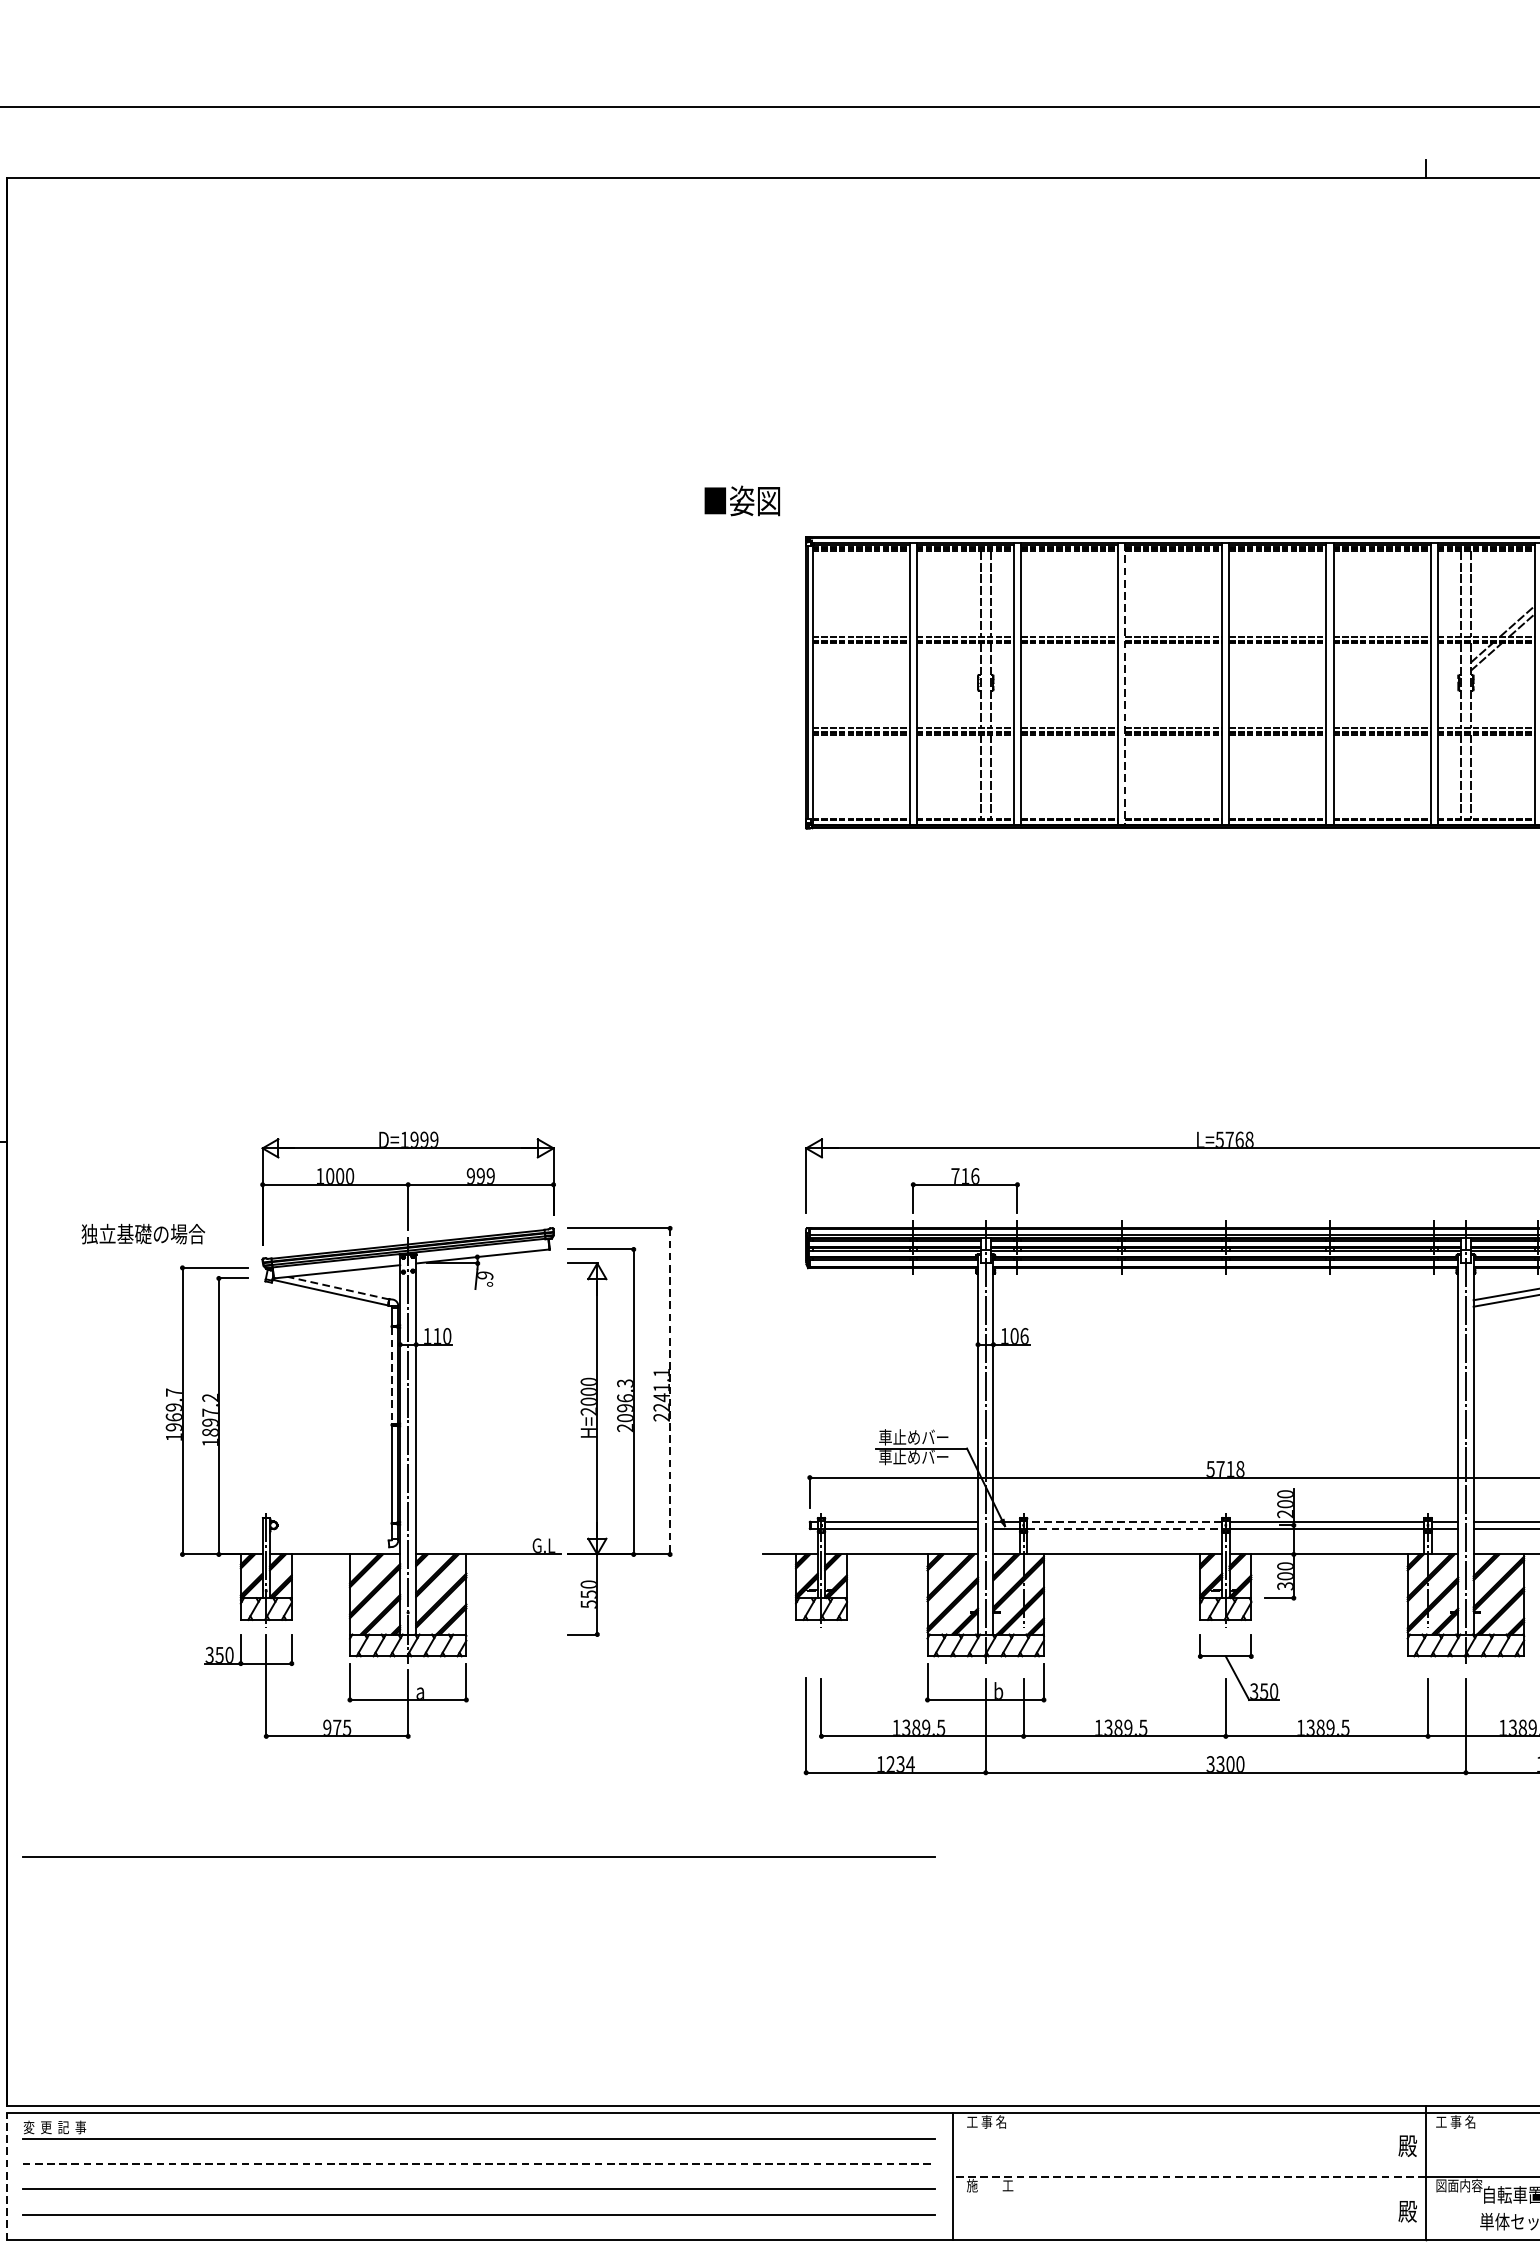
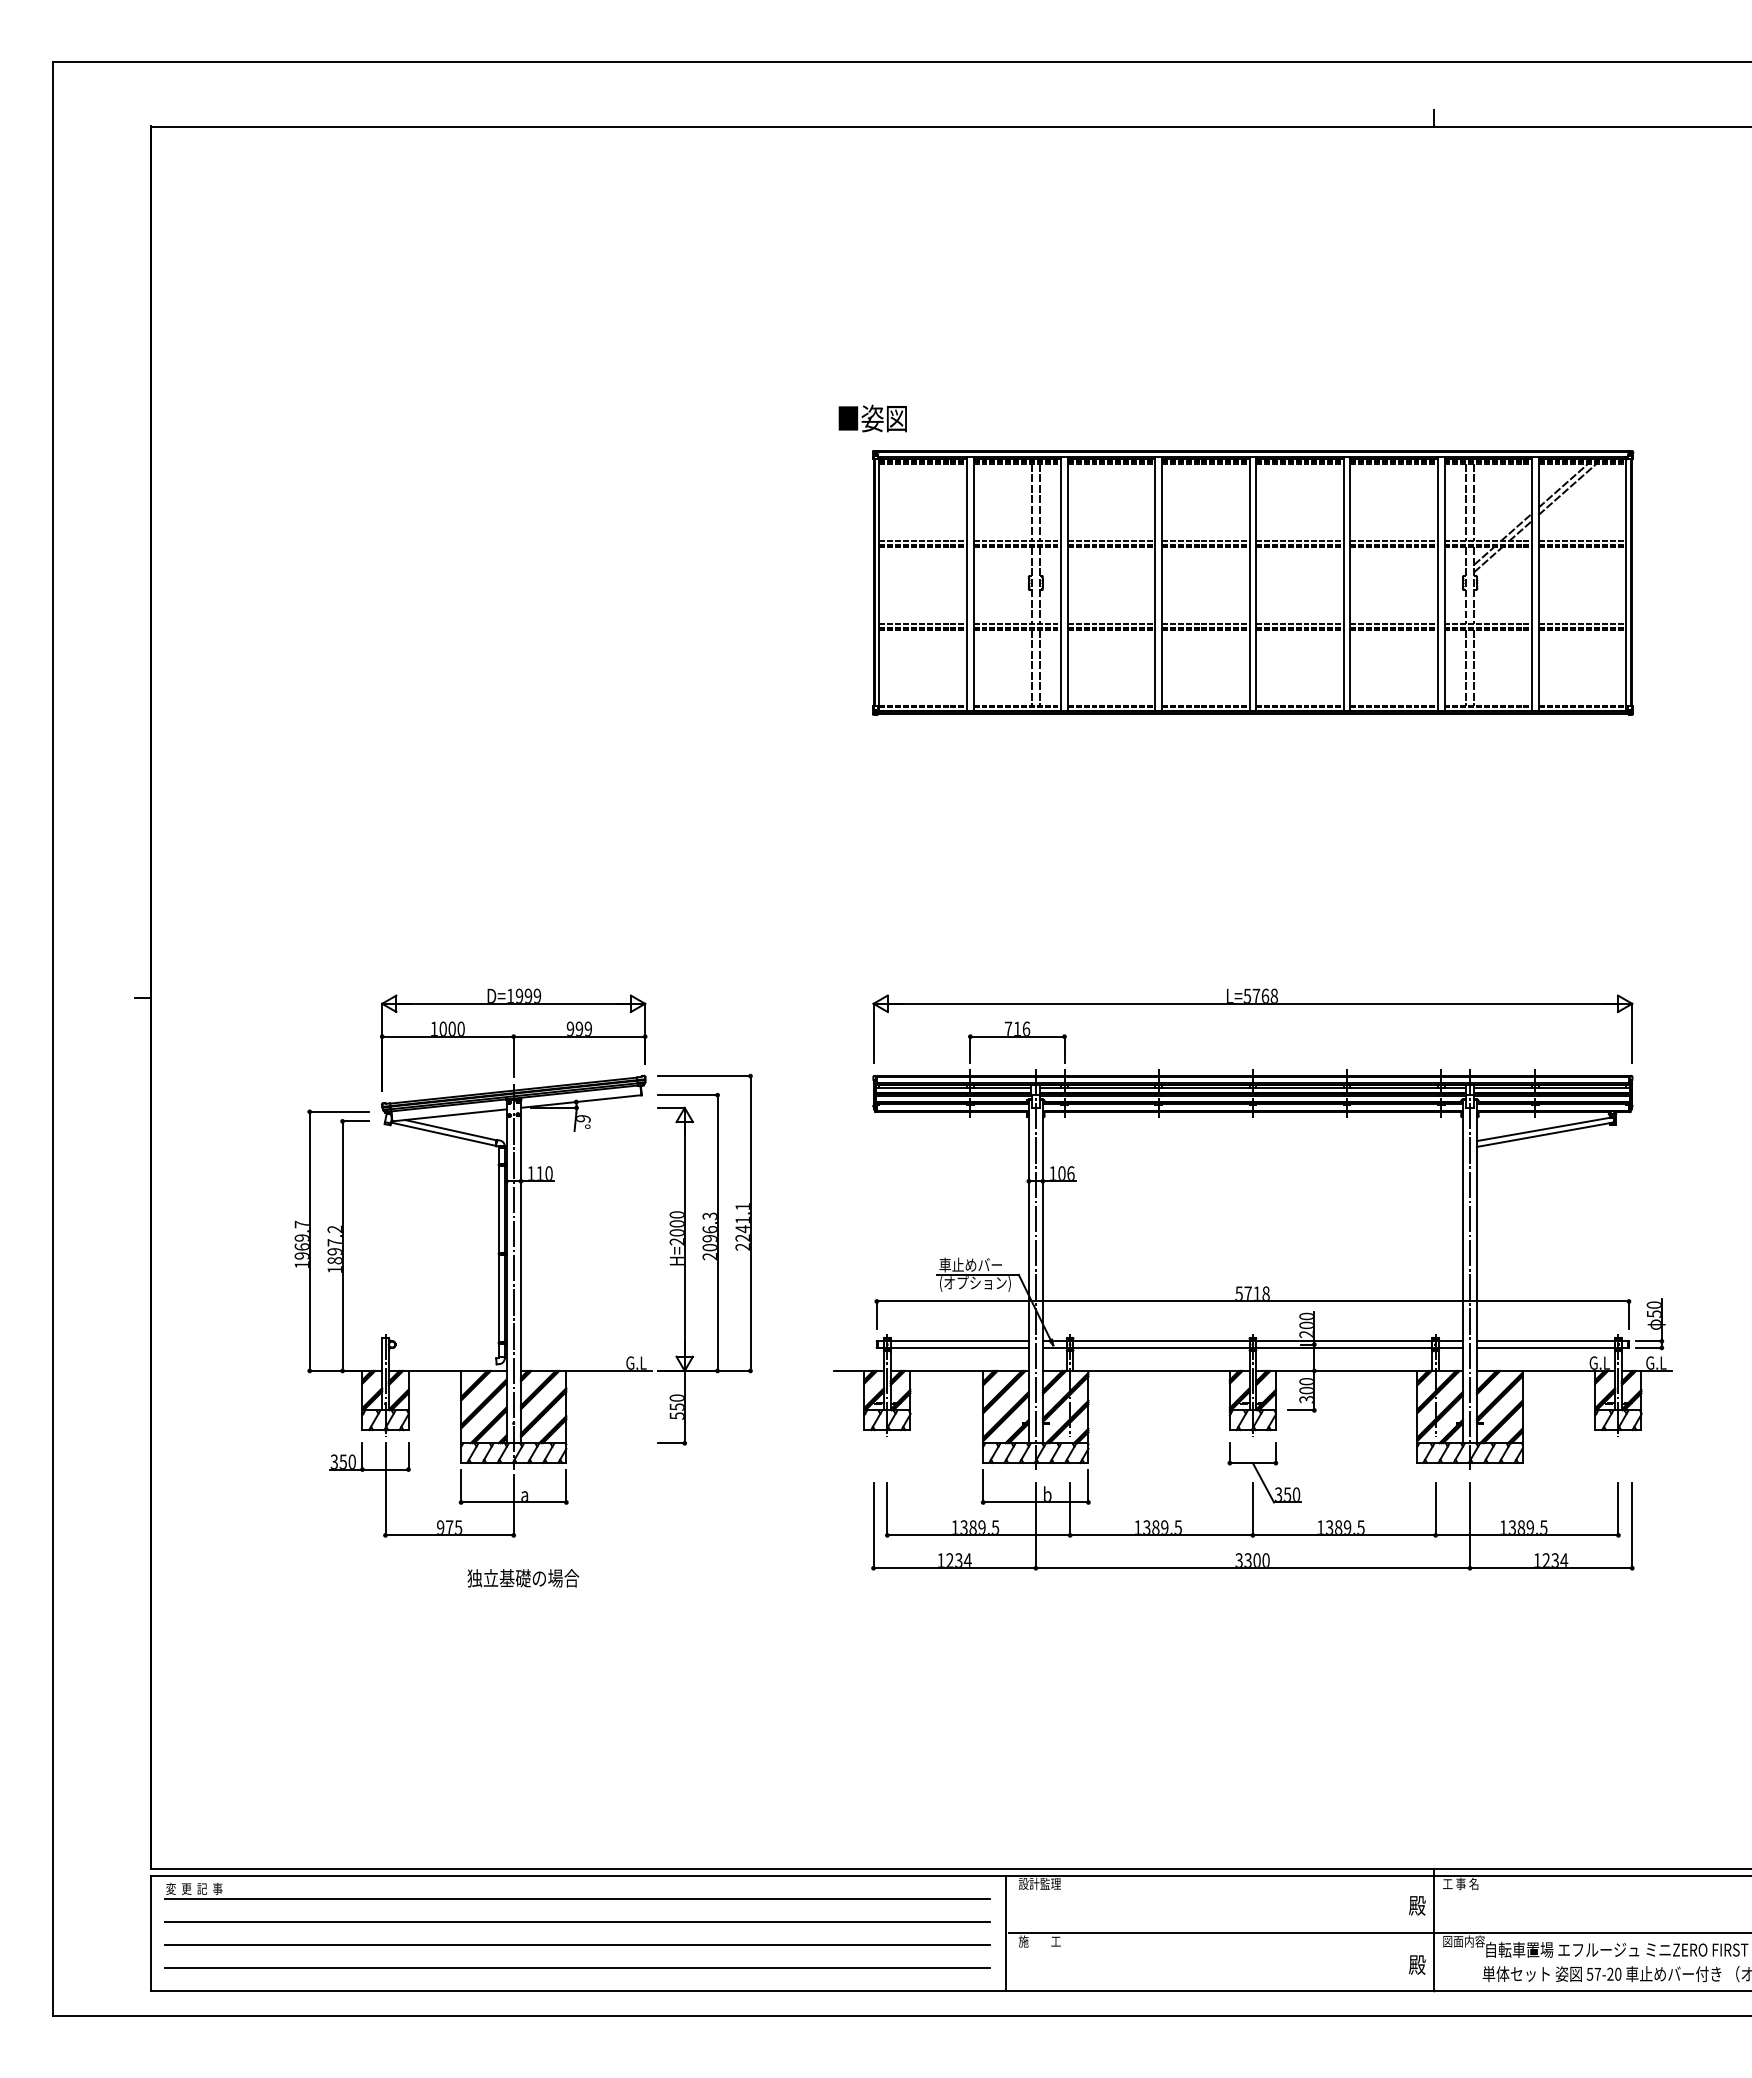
text: (741, 500) -> (872, 418), moved
line: (1125, 684) -> (1162, 584), dashed -> solid
text: (143, 1234) -> (523, 1578), moved
line: (338, 1288) -> (450, 1130), dashed -> solid
line: (392, 1375) -> (499, 1209), dashed -> solid
line: (670, 1392) -> (750, 1224), dashed -> solid
text: (917, 1457) -> (974, 1283), 車止めバー -> (オプション)
line: (1124, 1521) -> (1161, 1341), dashed -> solid
line: (1125, 1528) -> (1162, 1347), dashed -> solid
line: (478, 1856) -> (577, 1643), removed
text: (989, 2122) -> (1039, 1884), 工 事 名 -> 設計監理
line: (479, 2163) -> (578, 1921), dashed -> solid
line: (7, 2176) -> (151, 1933), dashed -> solid
line: (1191, 2176) -> (1221, 1933), dashed -> solid

